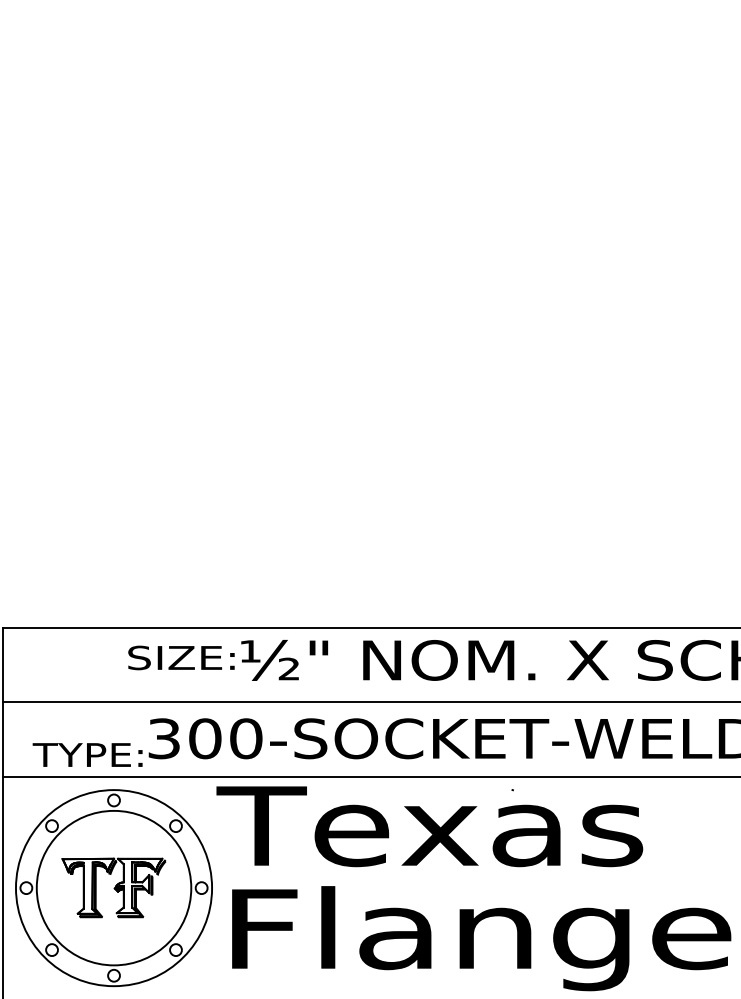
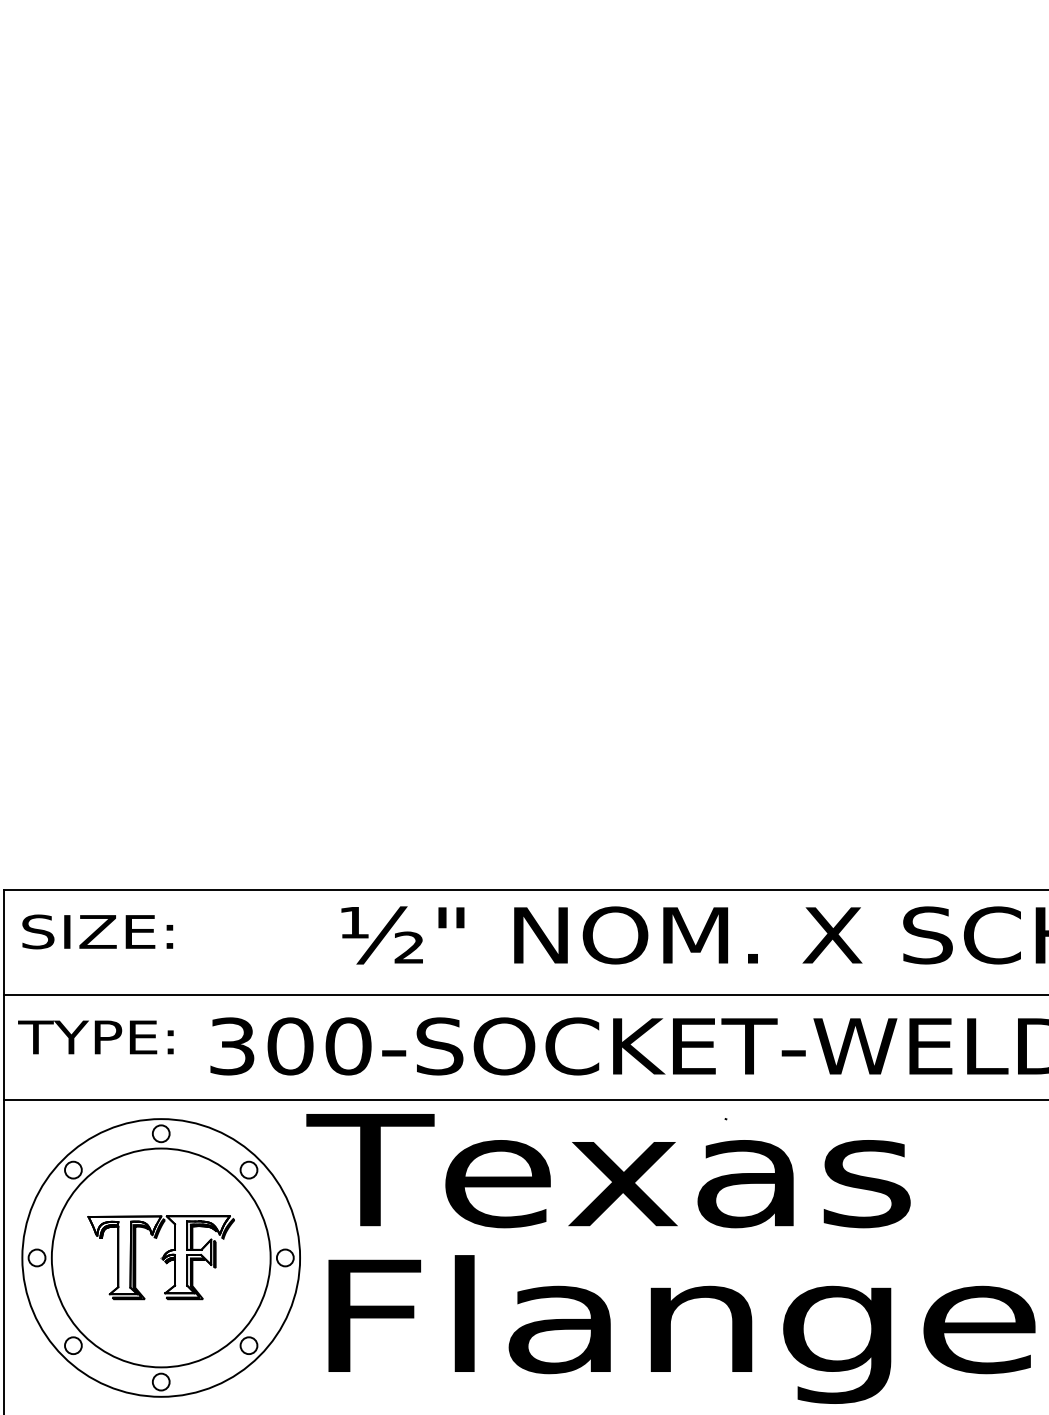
text: (181, 657) -> (97, 931), moved
text: (87, 755) -> (95, 1037), moved

